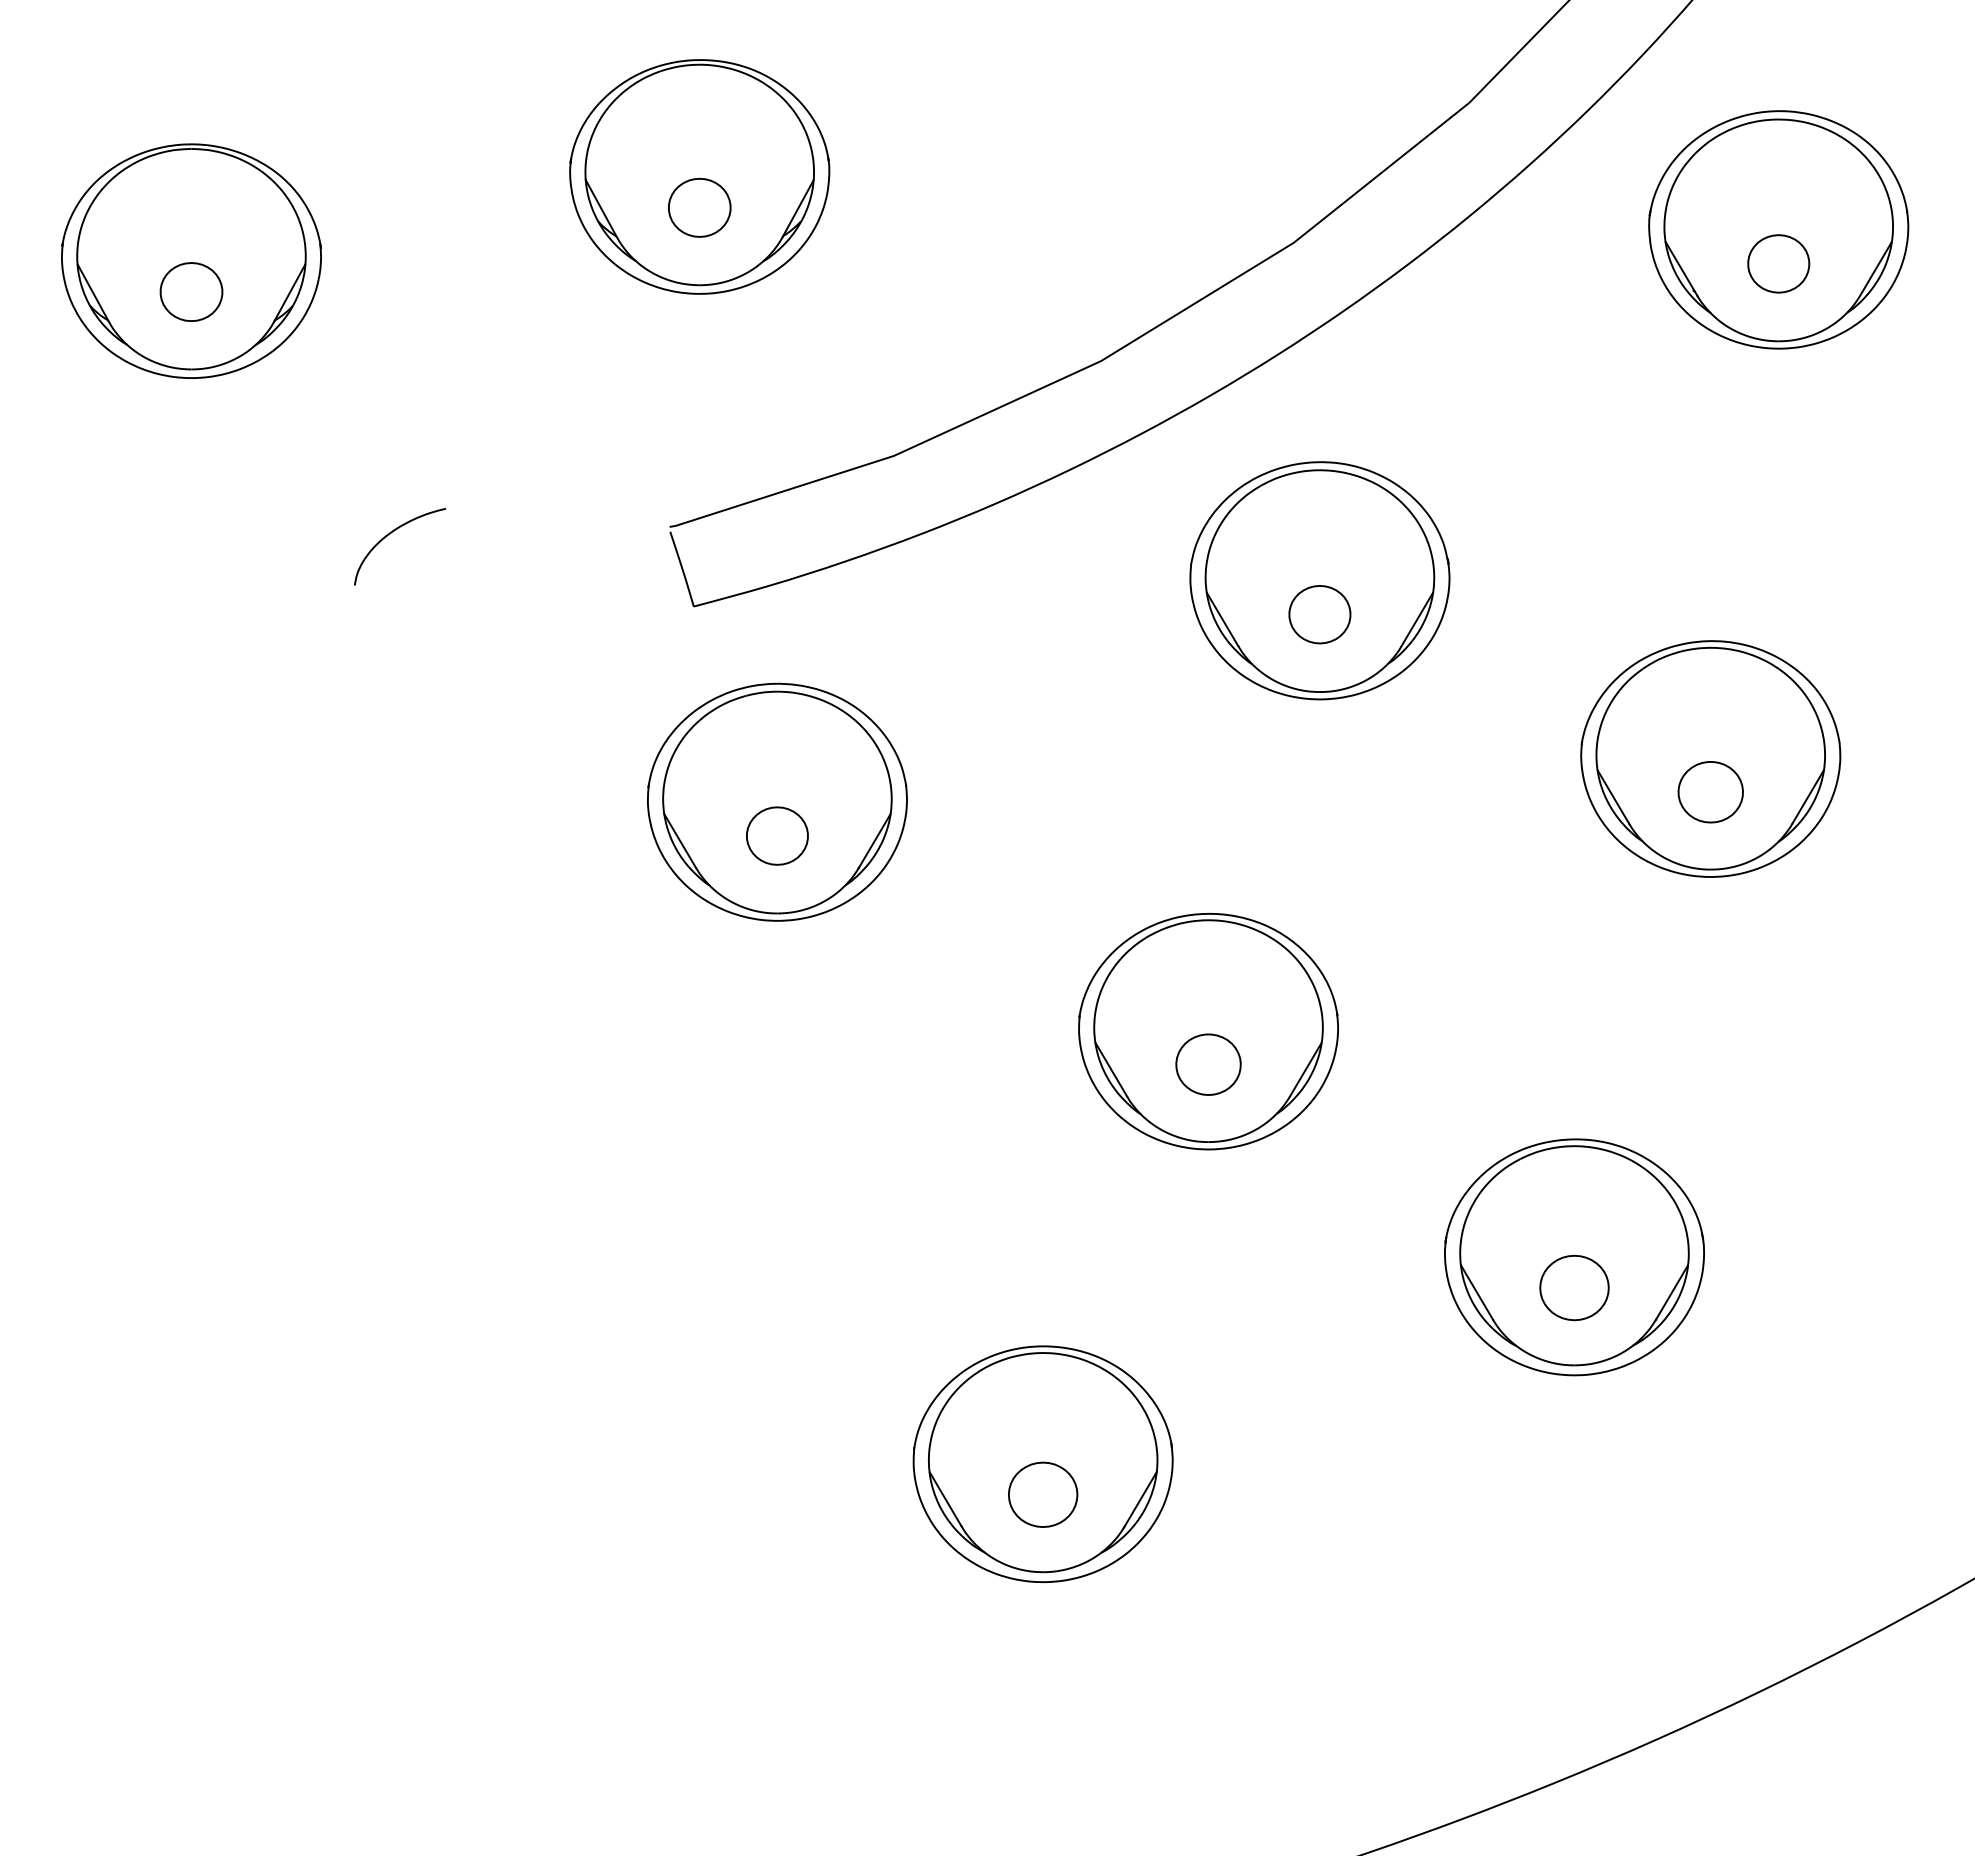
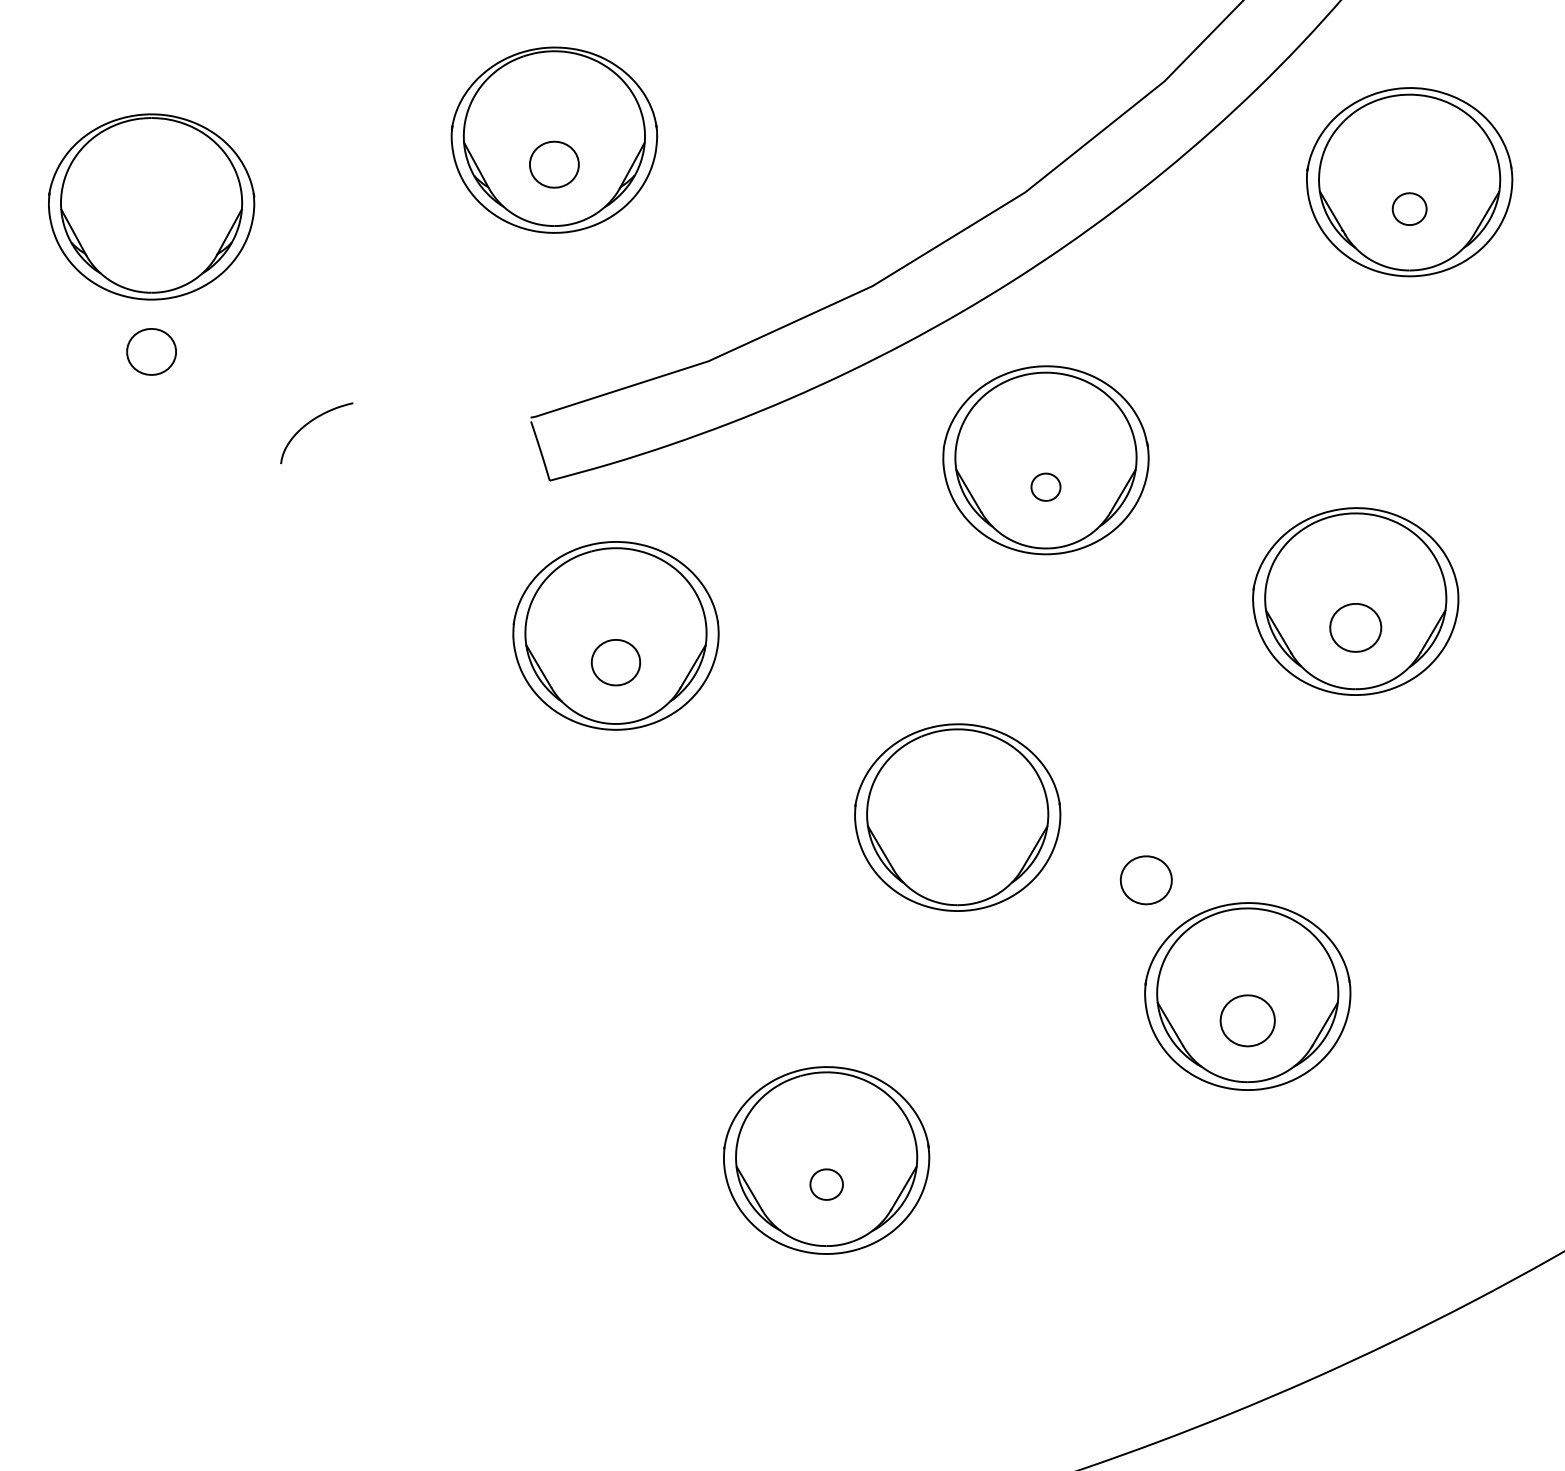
part: (1778, 263) -> (1409, 208), size x0.7
part: (191, 291) -> (151, 351), moved
part: (1319, 614) -> (1045, 487), size x0.6
part: (1208, 1064) -> (1146, 880), moved
part: (1043, 1494) -> (826, 1184), size x0.6

